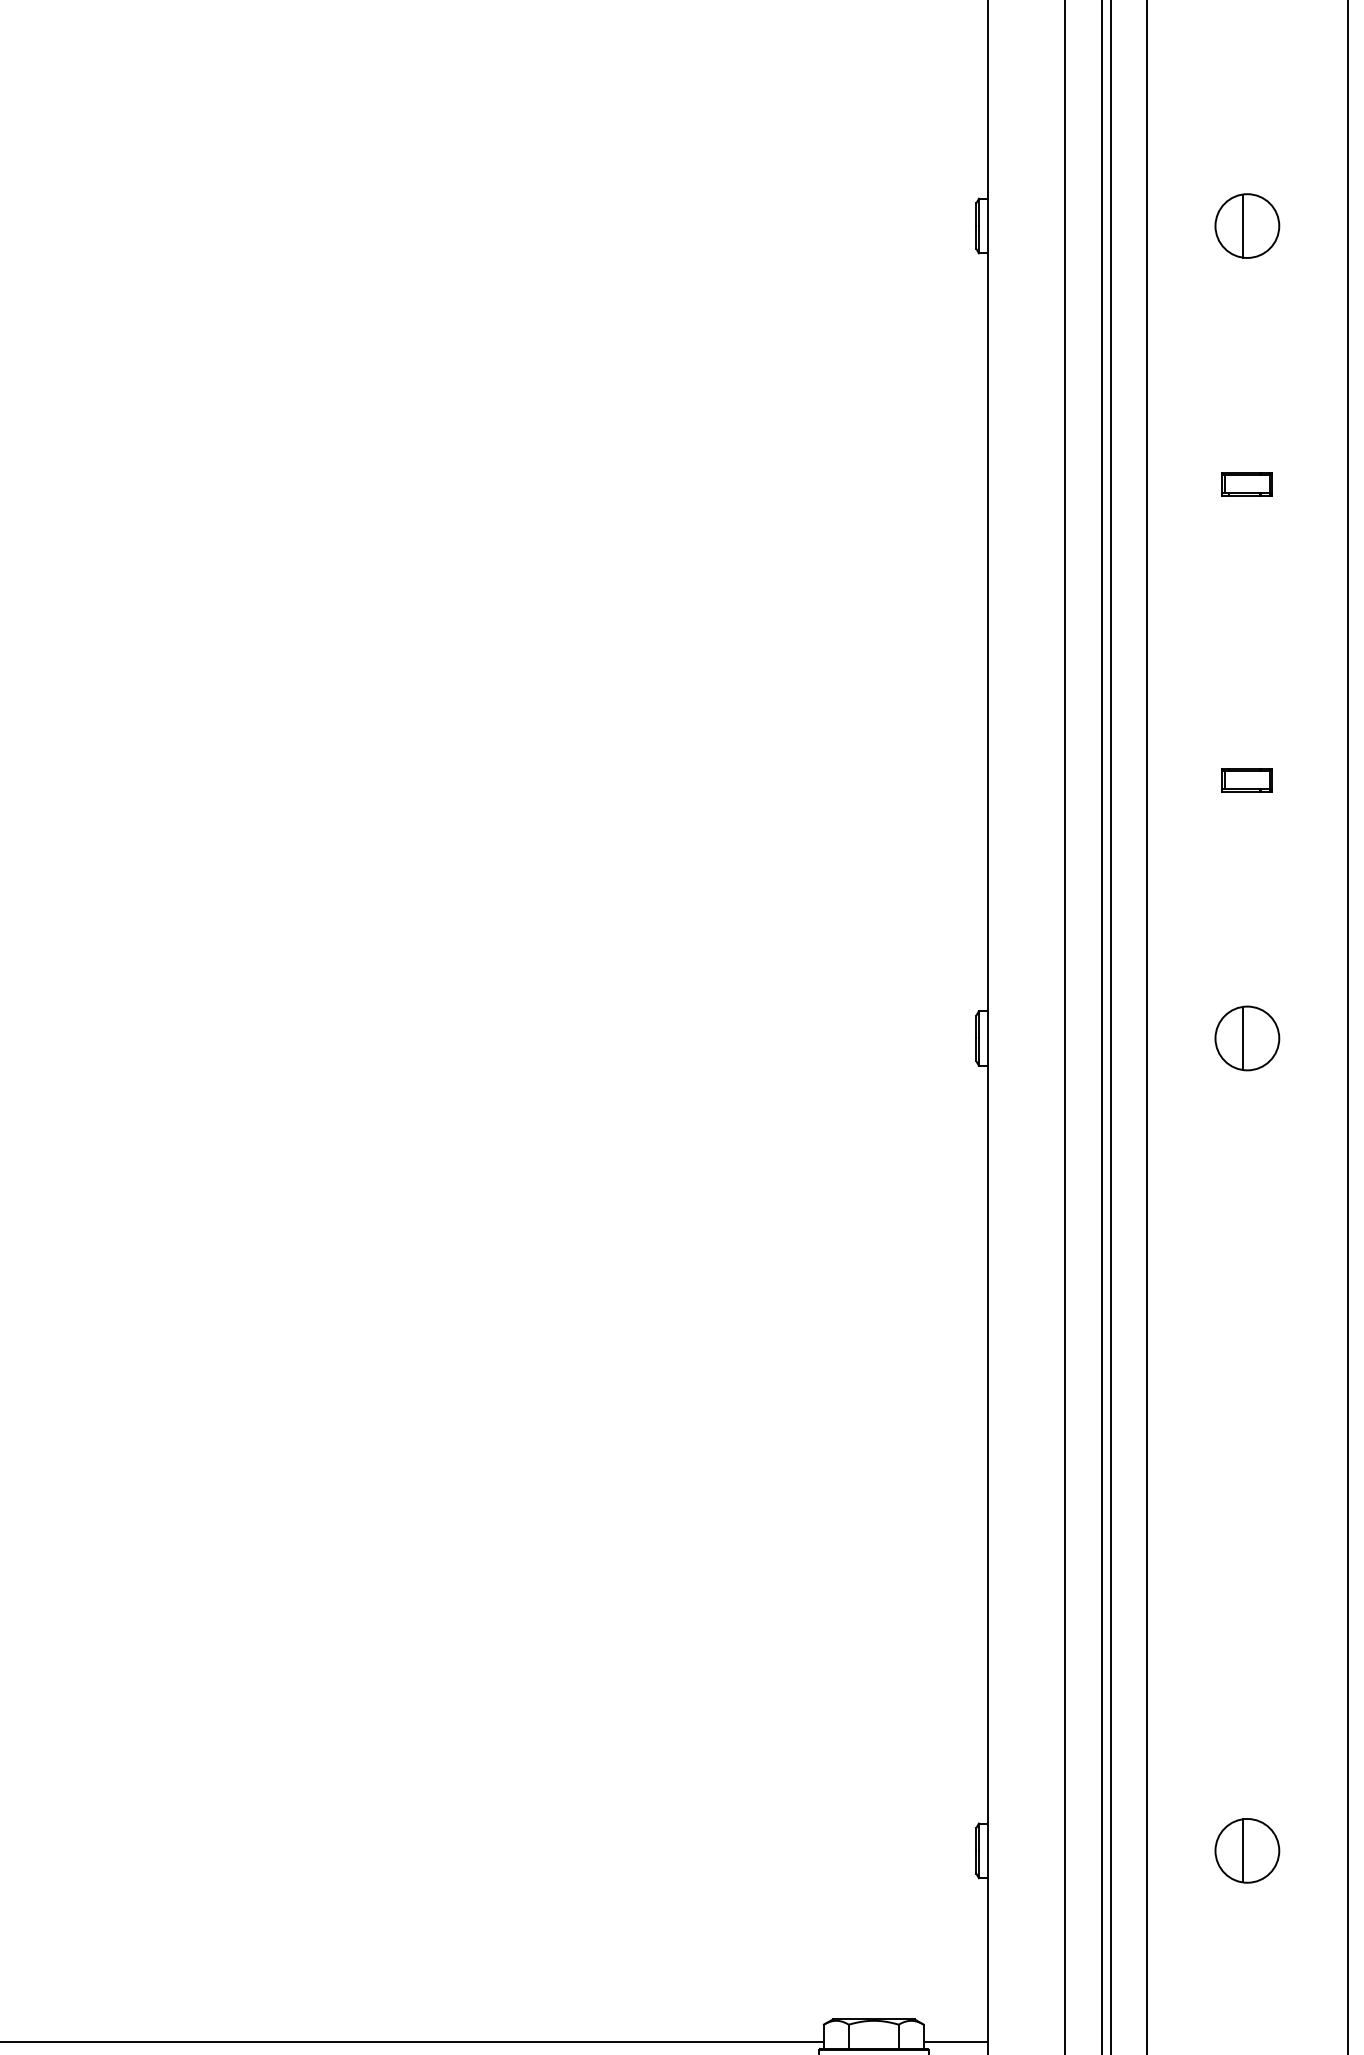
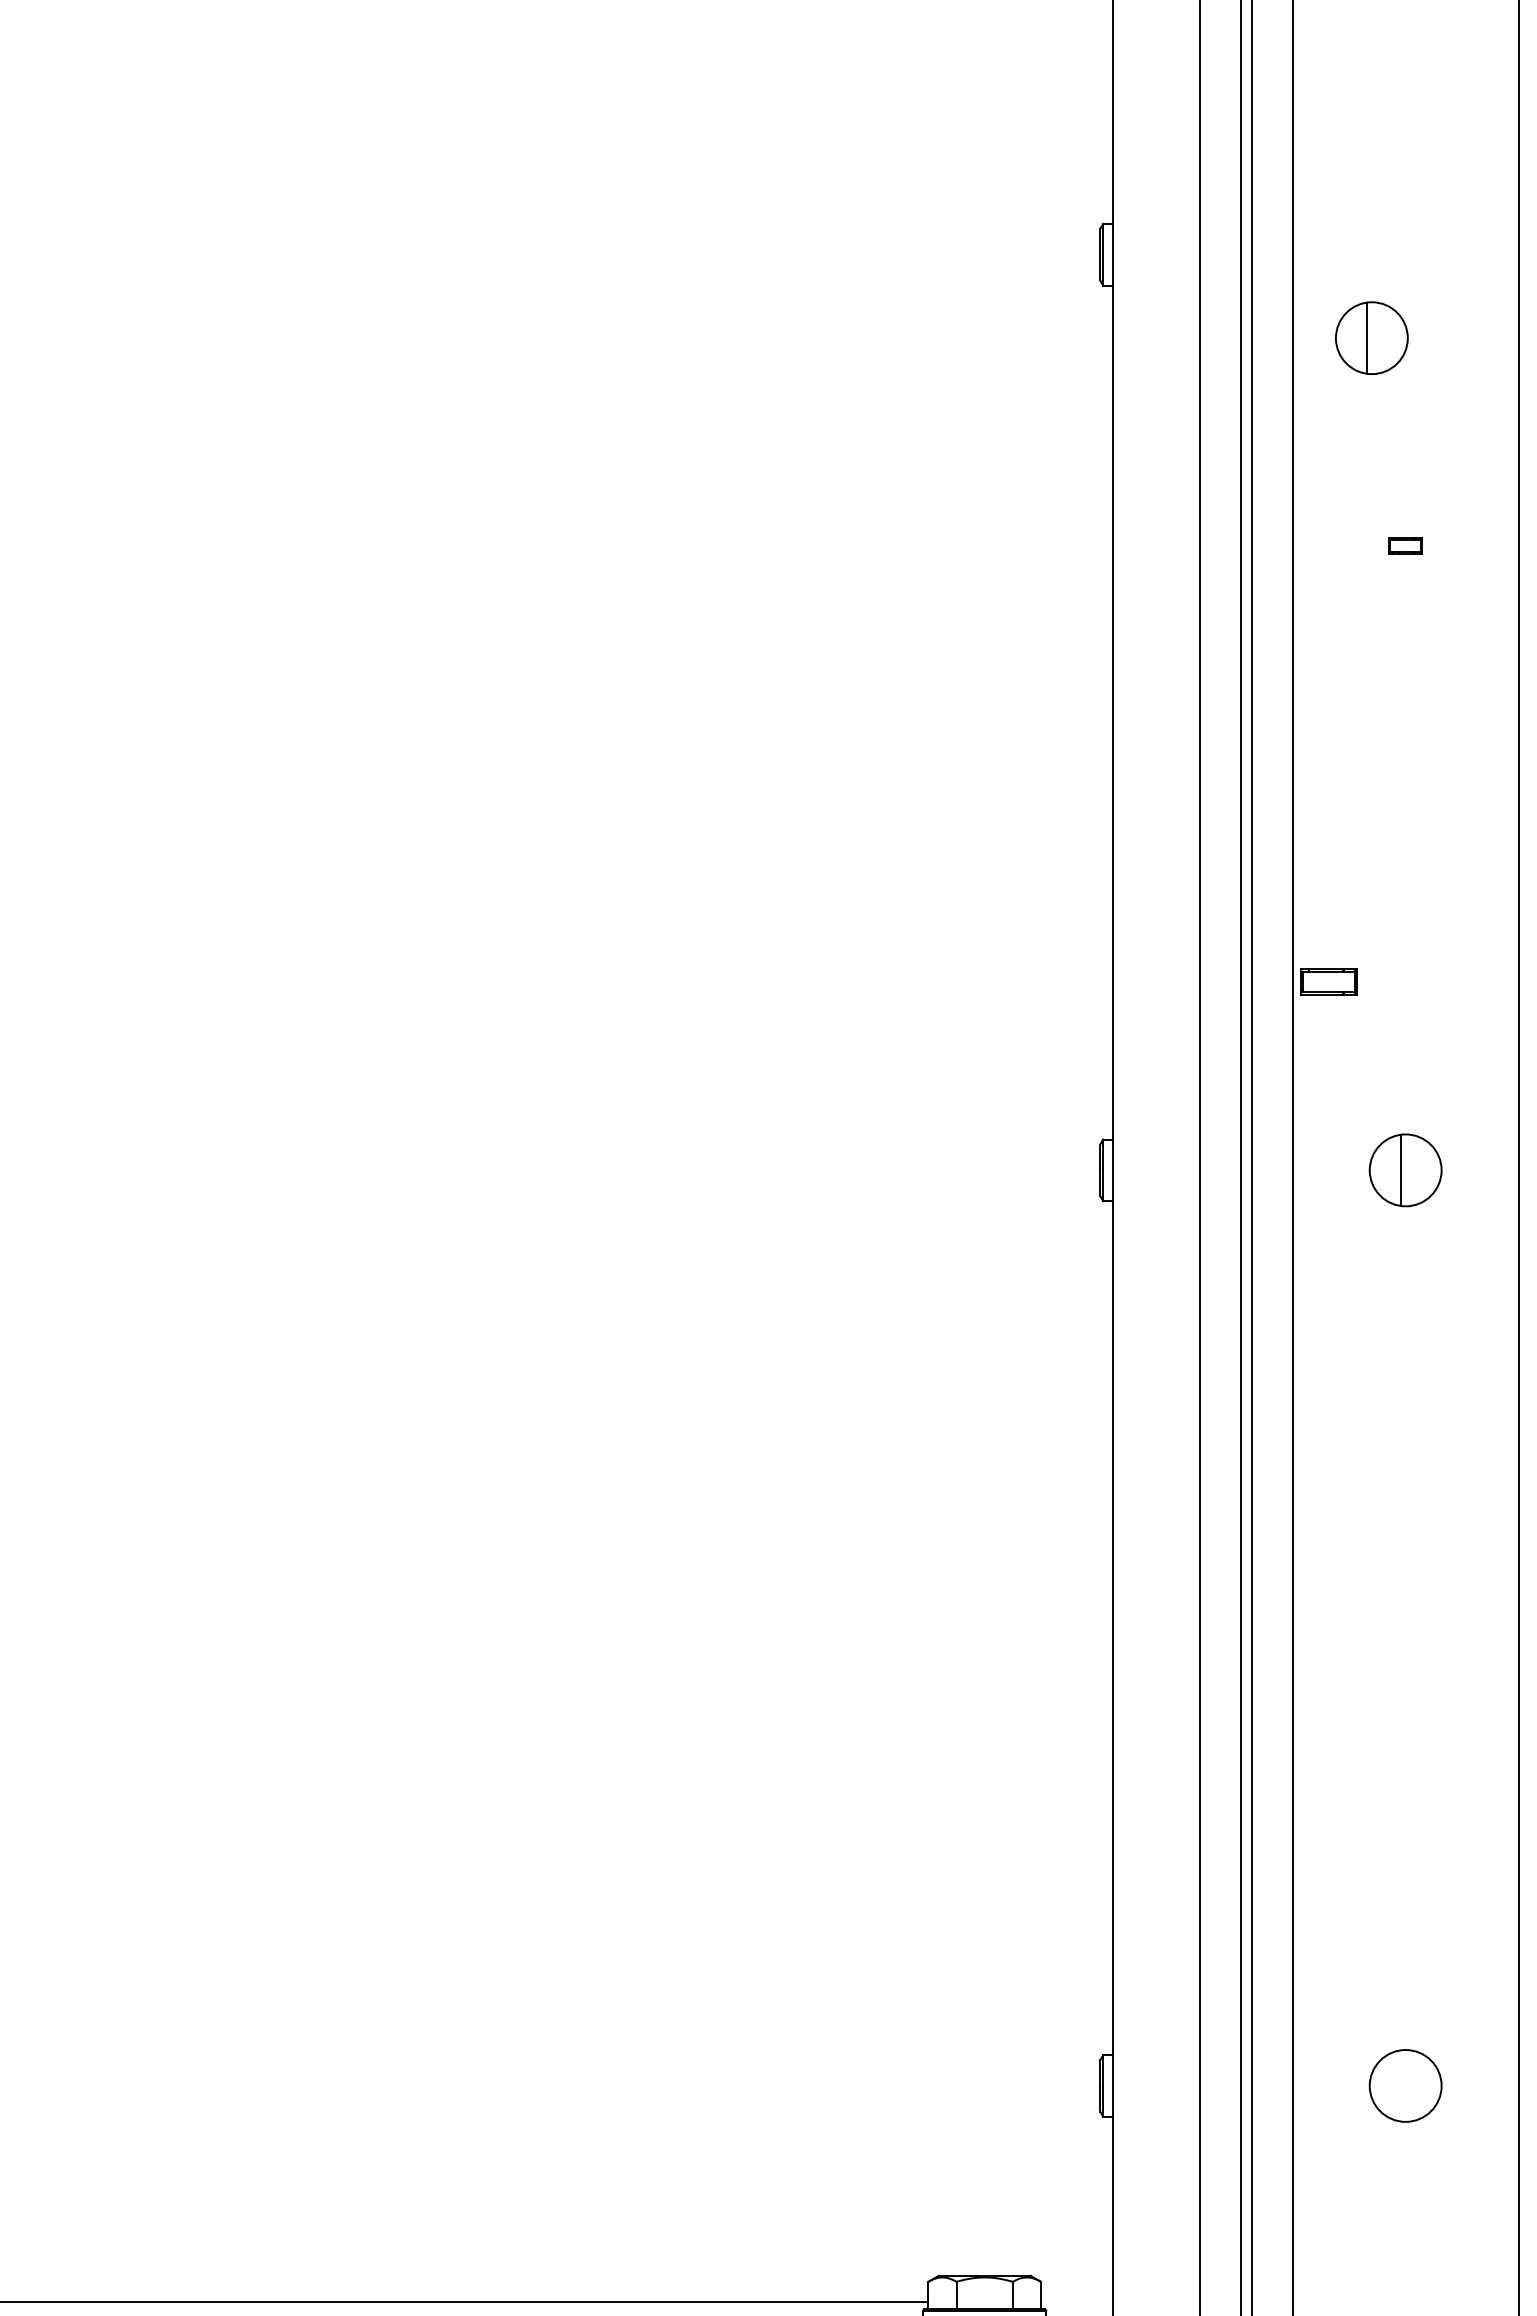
part: (1247, 225) -> (1372, 337), moved
part: (1246, 484) -> (1404, 546), size x0.6
part: (1246, 780) -> (1328, 982), moved
line: (1242, 1850) -> (1400, 2085), removed
line: (955, 2042) -> (1076, 2301), removed

